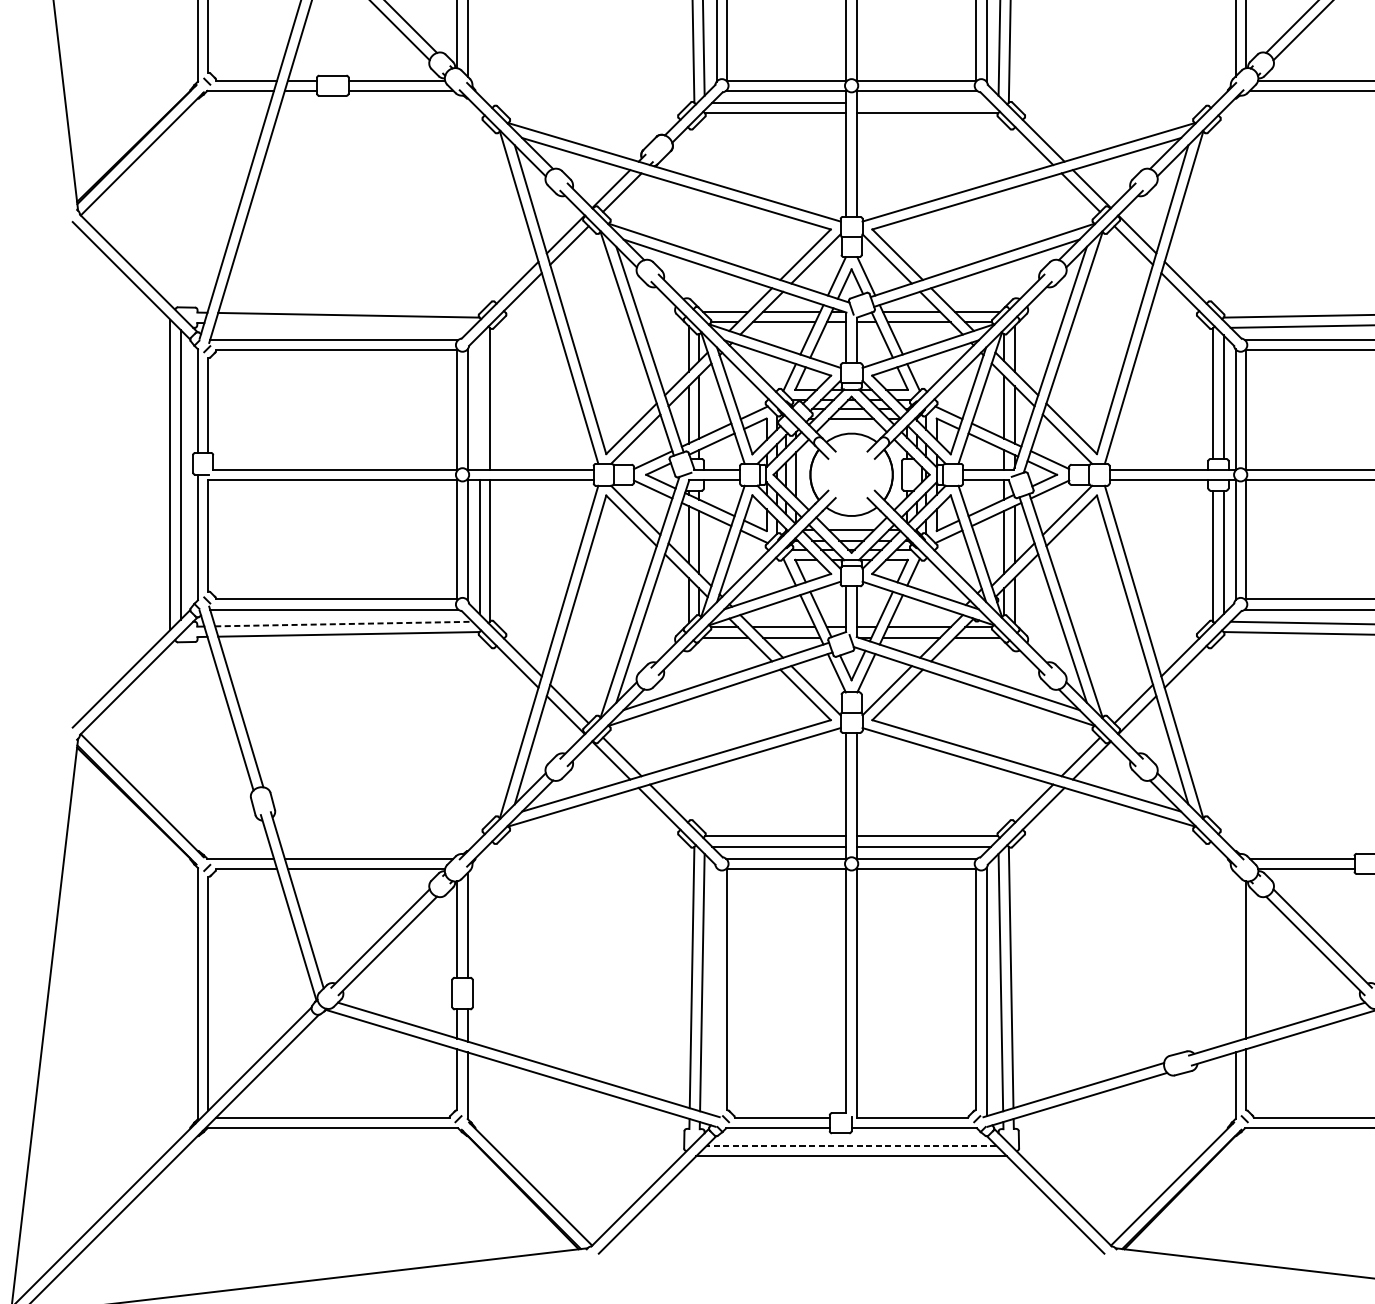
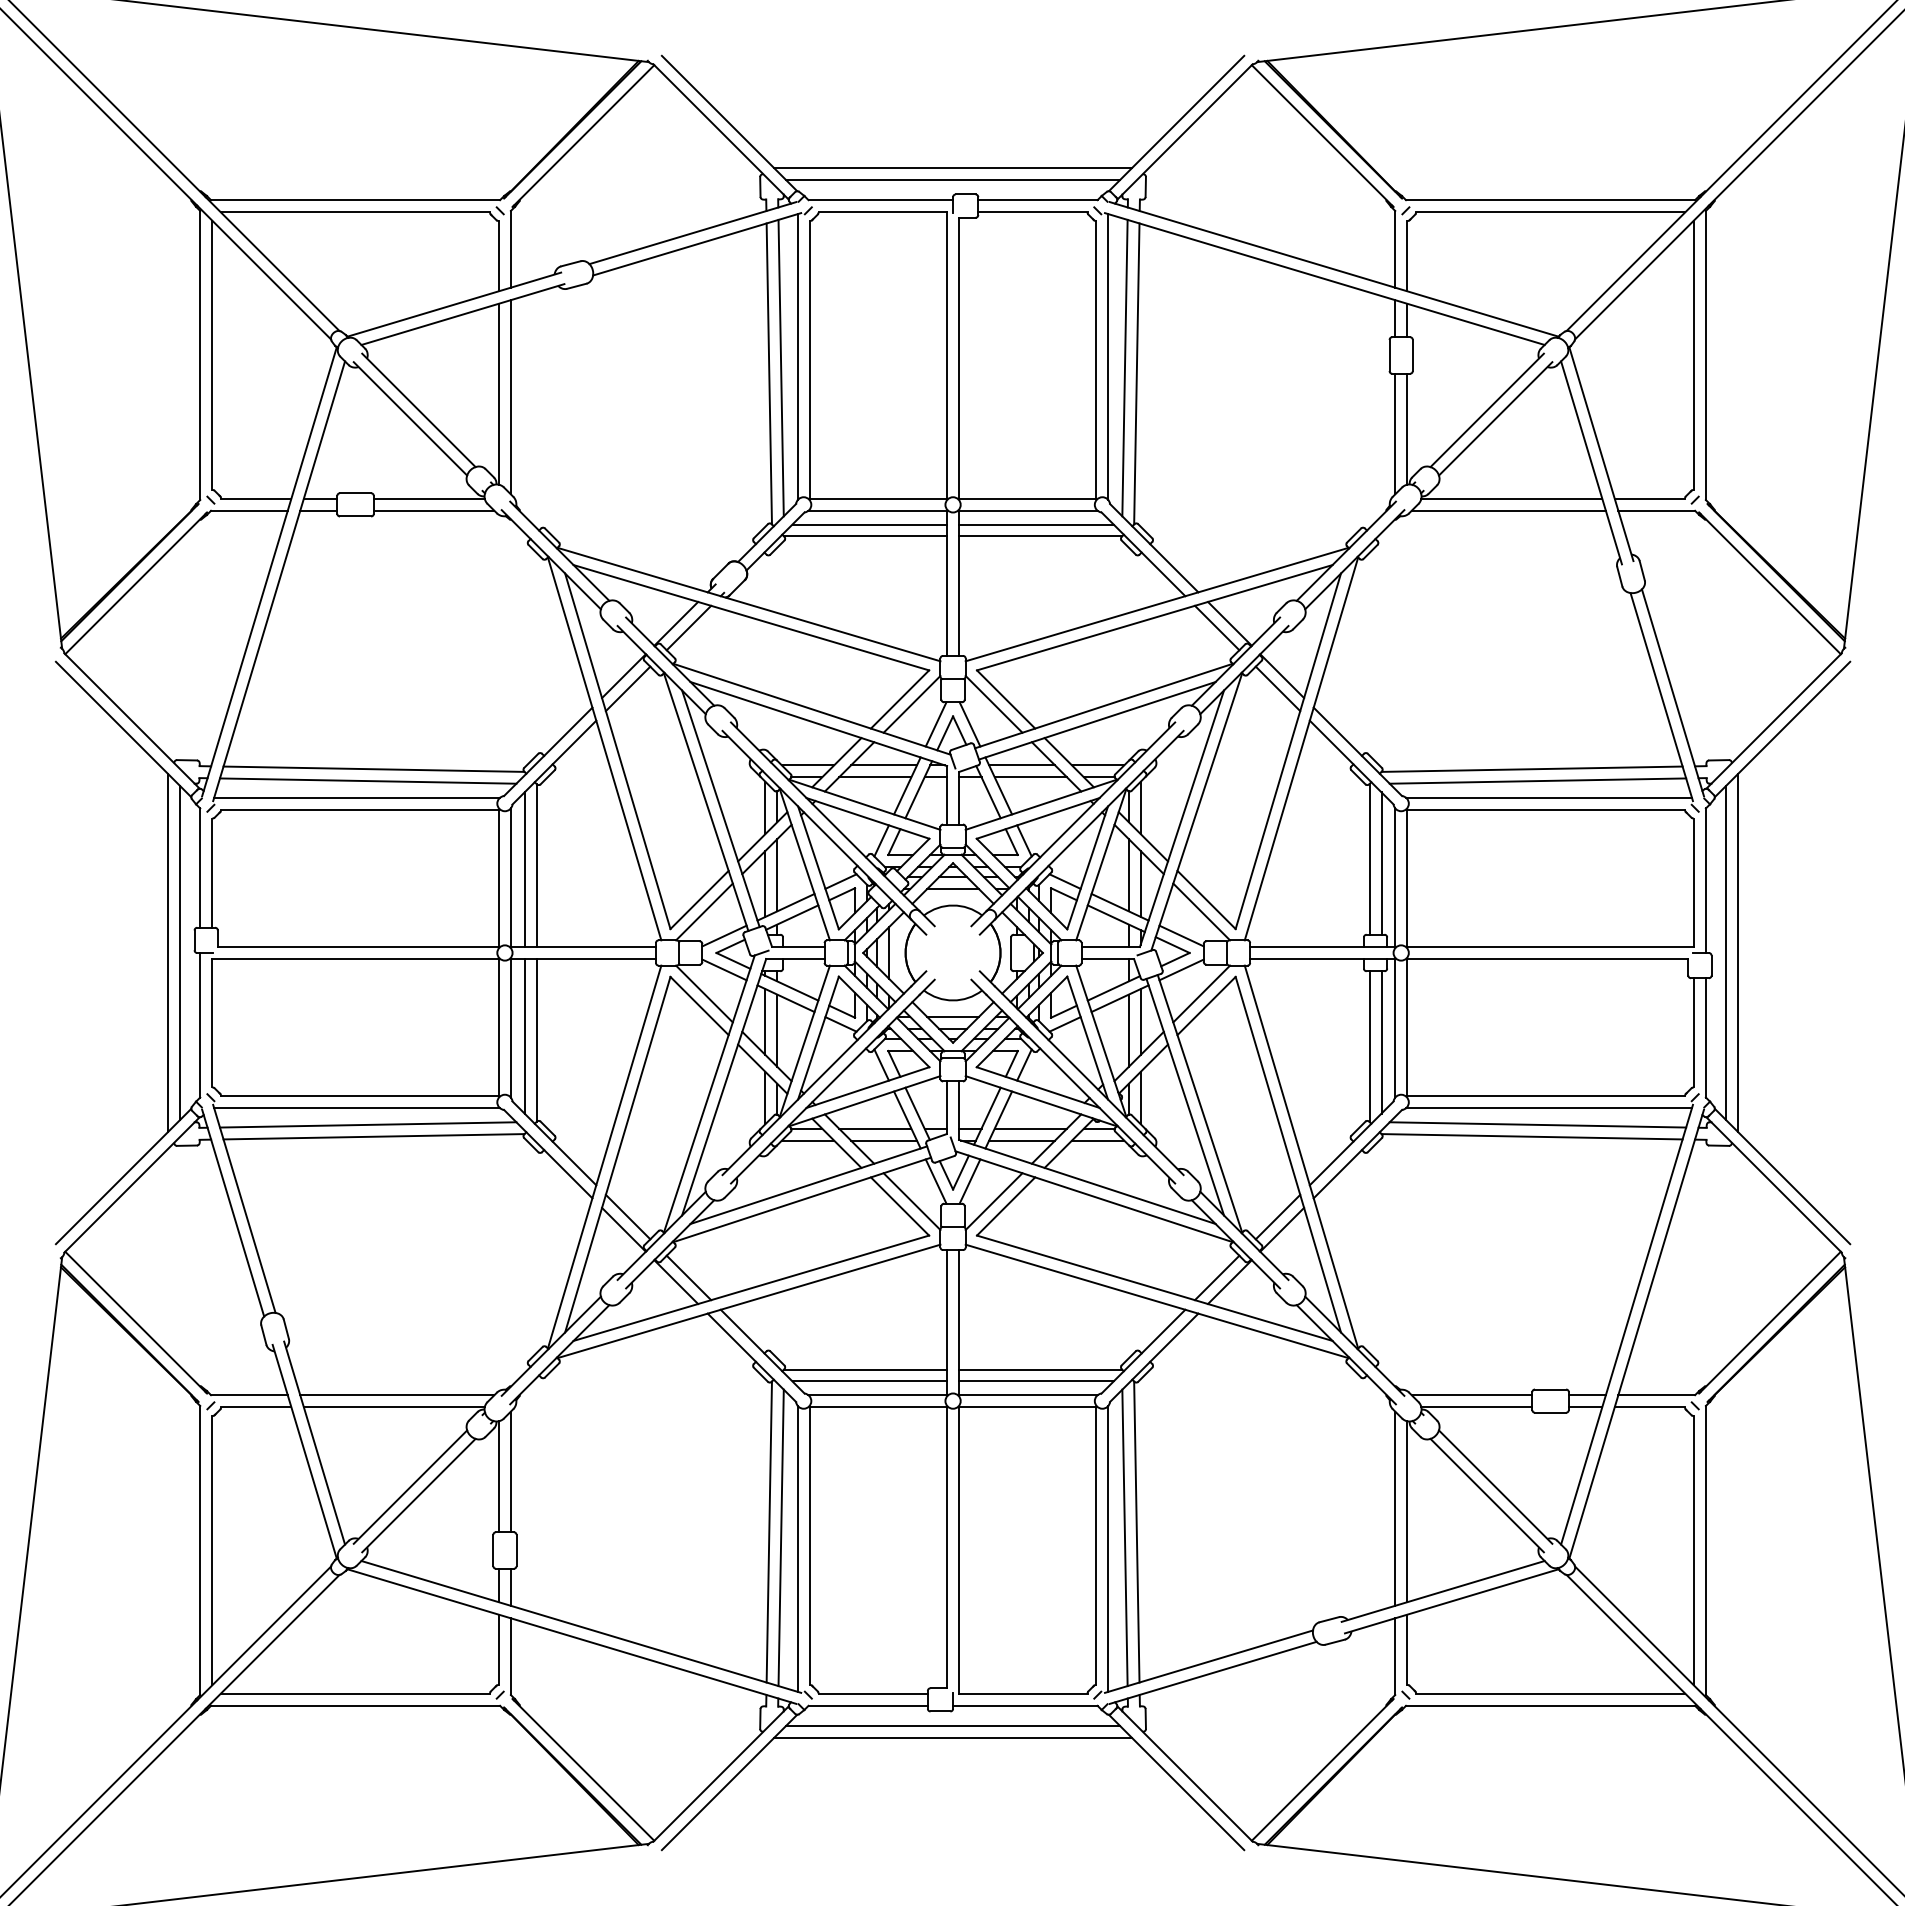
line: (924, 102) -> (1036, 524), added
line: (343, 325) -> (367, 780), added
line: (479, 402) -> (524, 869), added
line: (344, 623) -> (368, 1124), dashed -> solid
line: (1235, 957) -> (1395, 1508), added
line: (716, 991) -> (797, 1548), added
line: (851, 1145) -> (953, 1725), dashed -> solid

